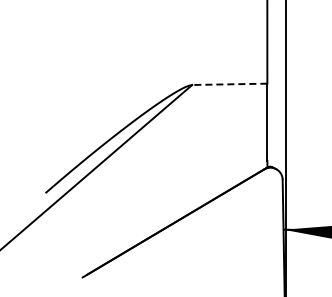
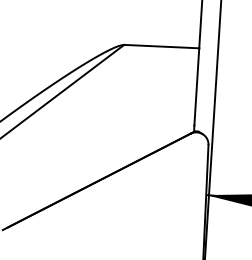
line: (229, 84) -> (161, 46), dashed -> solid

